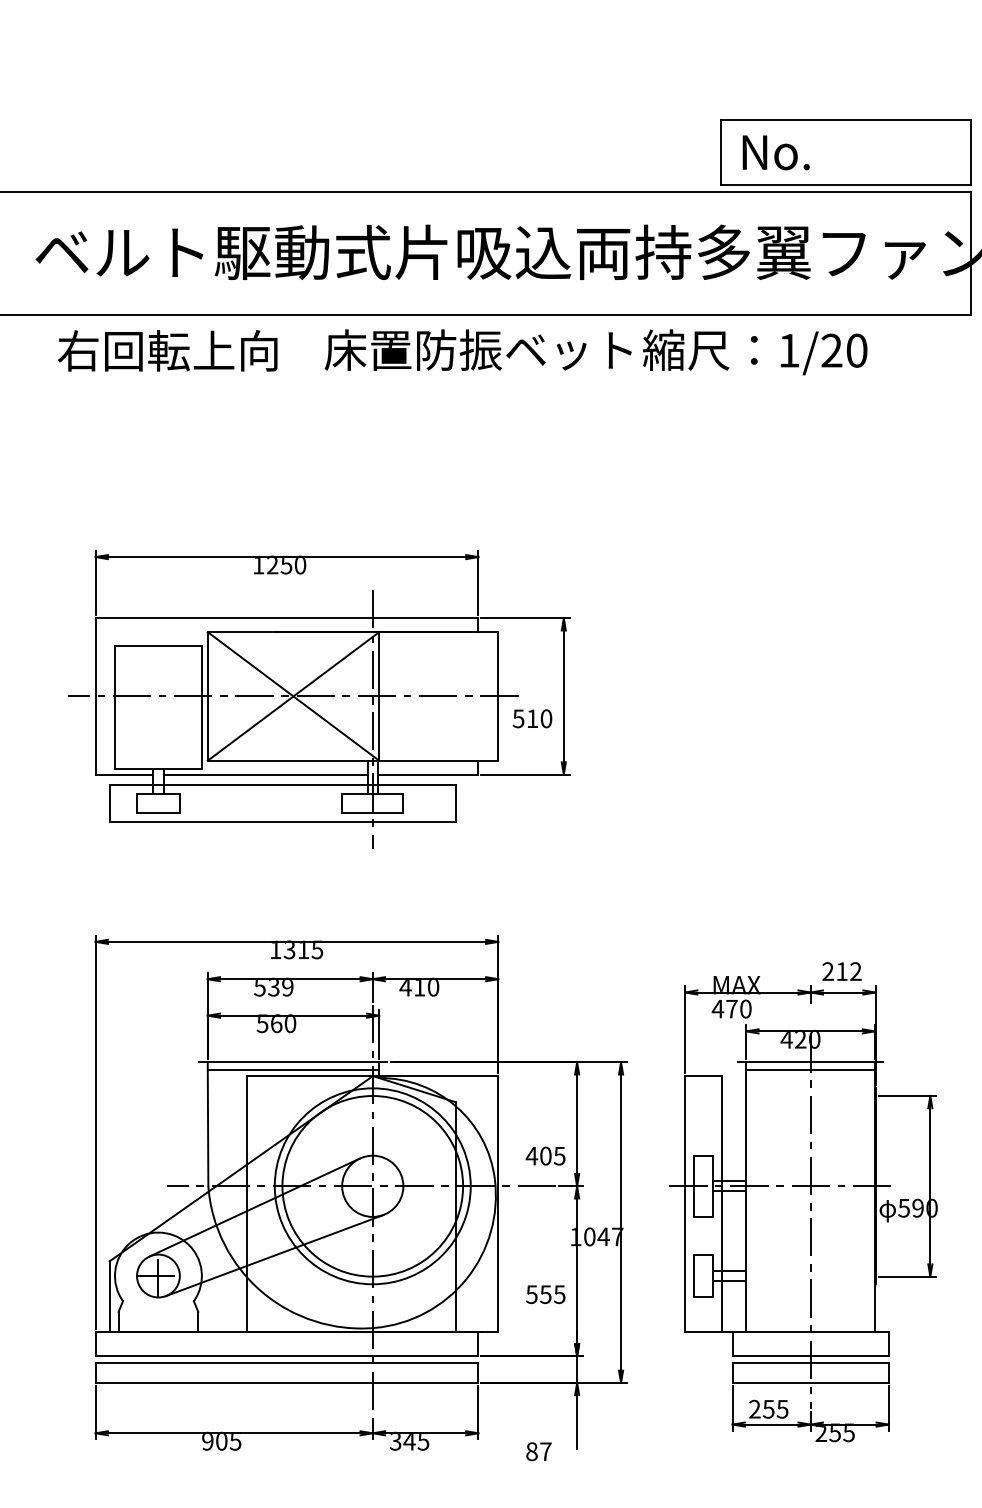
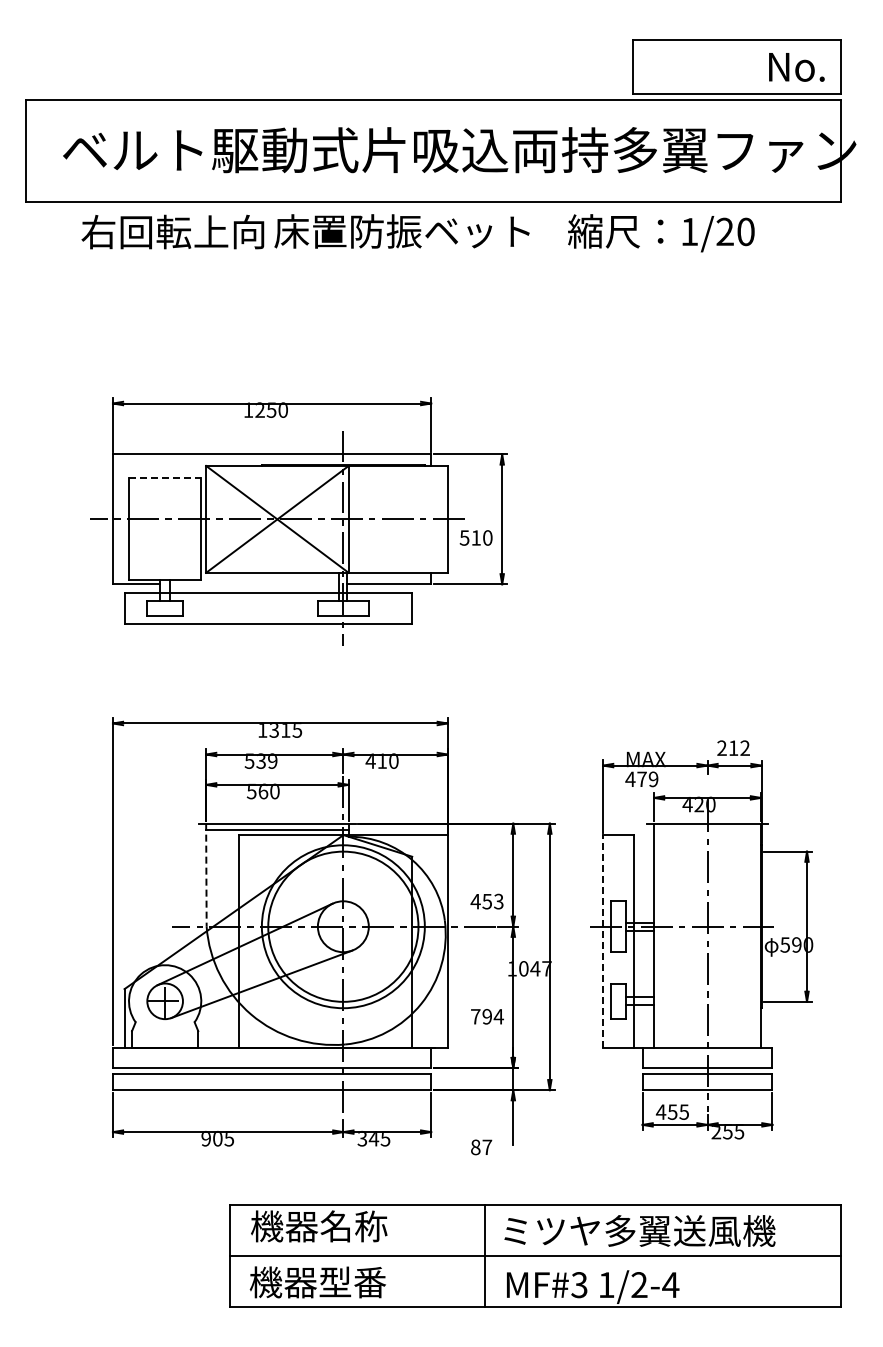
text: (775, 152) -> (796, 67), moved
text: (477, 350) -> (401, 231), moved
line: (158, 646) -> (165, 477), solid -> dashed
line: (265, 774) -> (254, 584), removed
text: (745, 1009) -> (653, 779), 470 -> 479
line: (810, 1070) -> (707, 830), removed
line: (208, 1124) -> (206, 875), solid -> dashed
text: (552, 1155) -> (492, 901), 405 -> 453
line: (685, 1202) -> (603, 940), solid -> dashed
text: (544, 1294) -> (486, 1016), 555 -> 794
text: (754, 1408) -> (660, 1111), 255 -> 455

